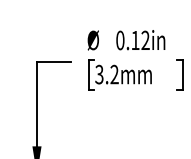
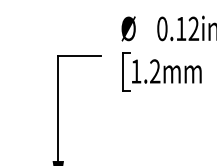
text: (99, 74) -> (136, 71), 3.2mm -> 1.2mm

